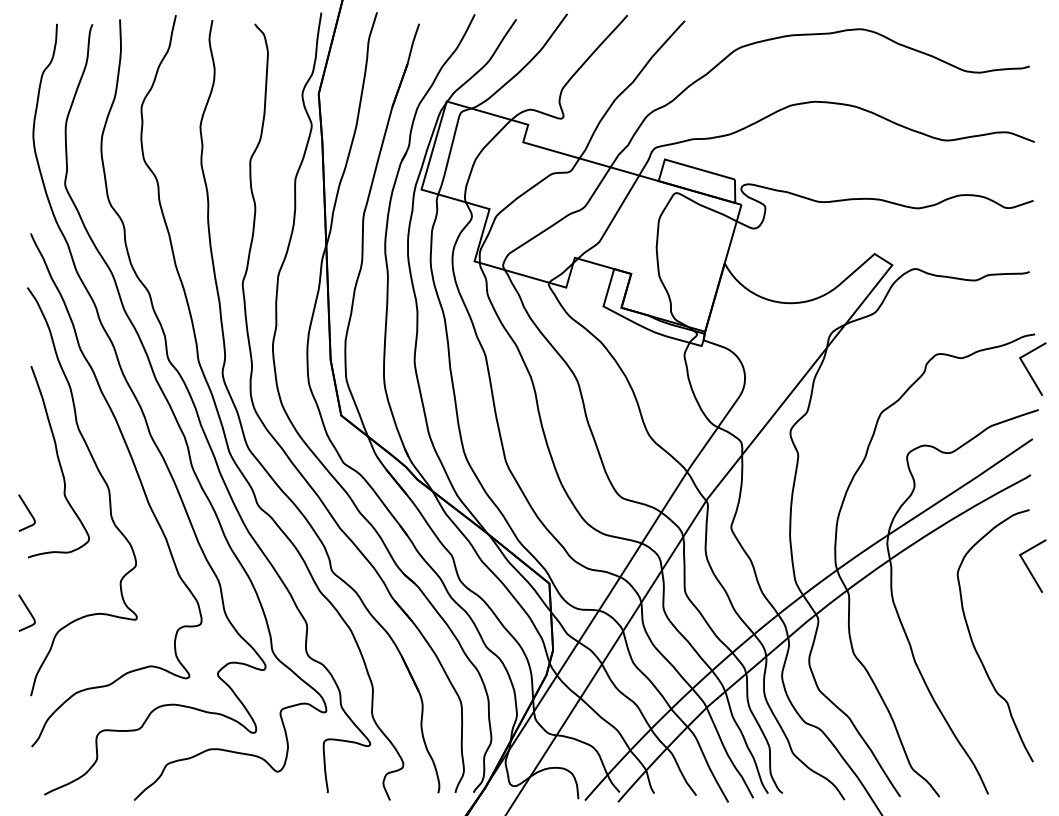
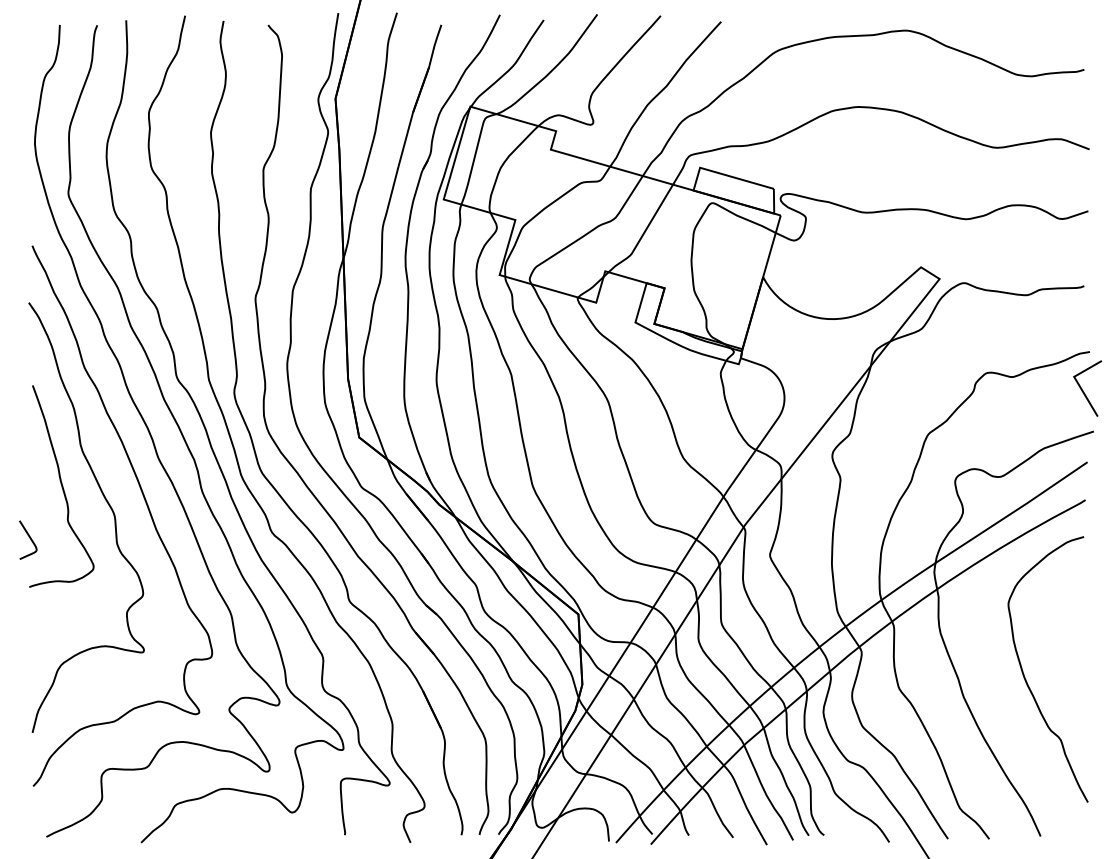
line: (1029, 568) -> (1084, 598), removed
curve: (28, 612) -> (29, 644), removed

